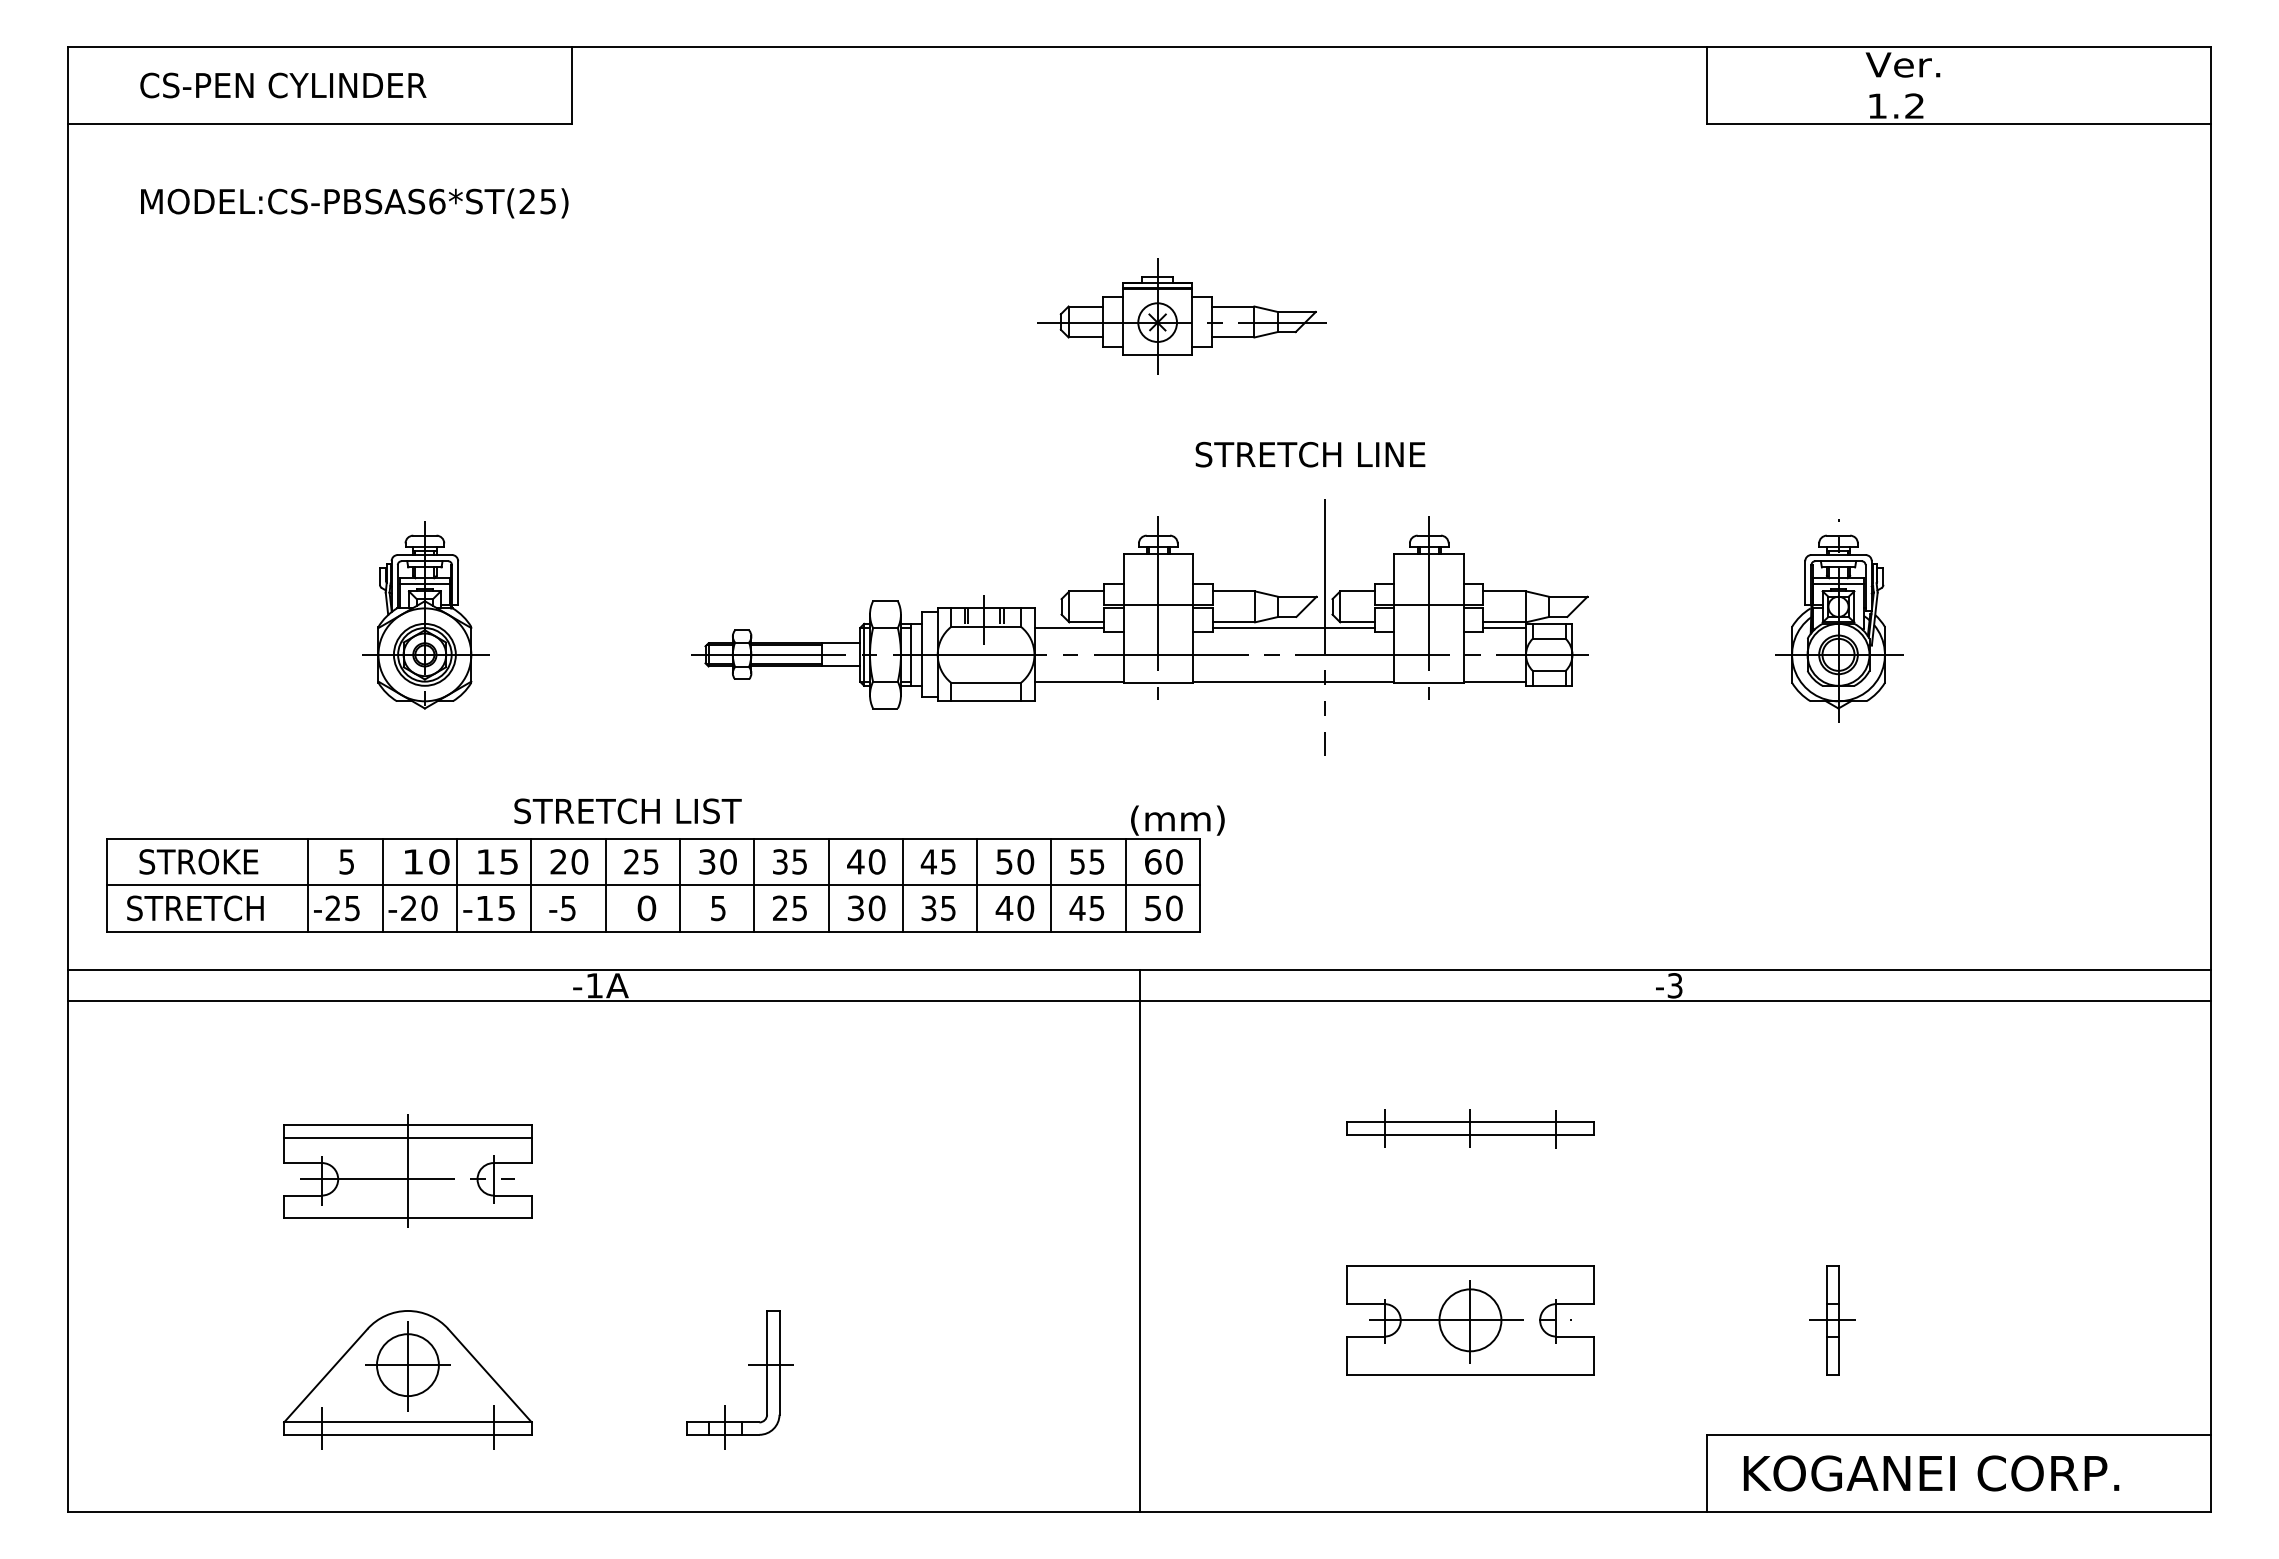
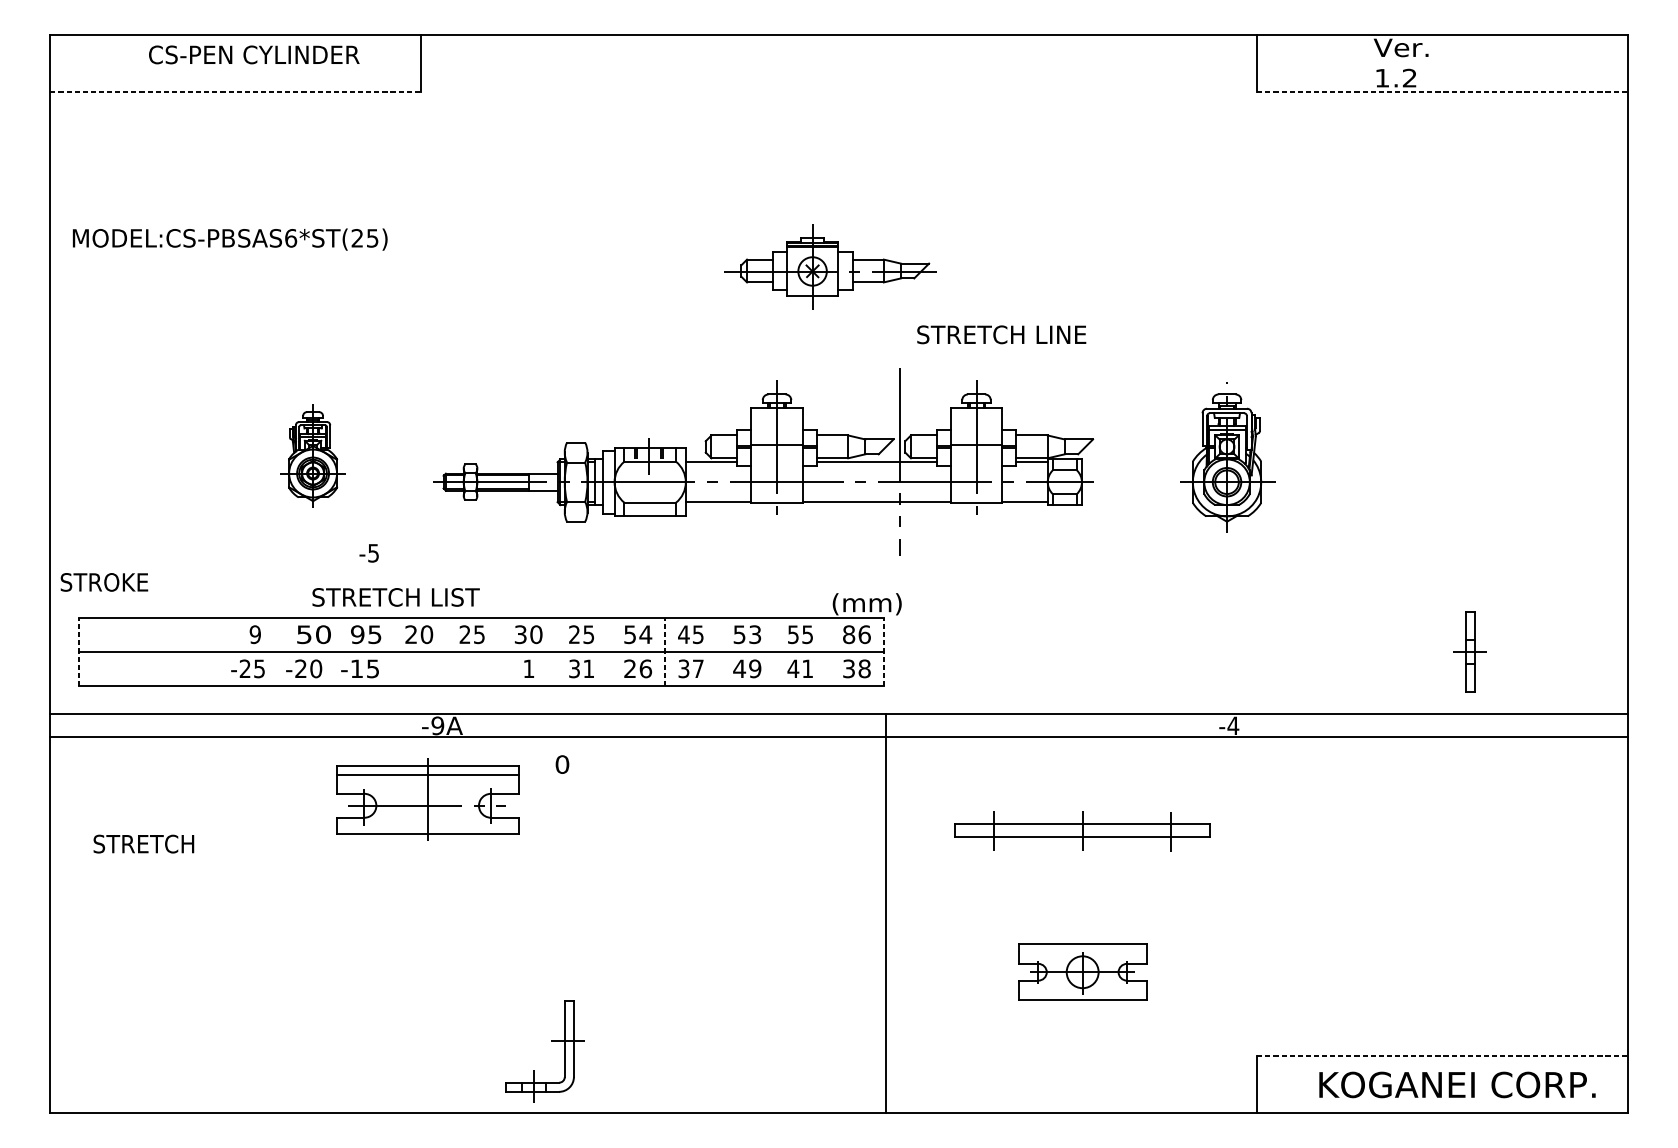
text: (283, 85) -> (254, 54), moved
line: (319, 124) -> (235, 91), solid -> dashed
line: (1959, 124) -> (1442, 91), solid -> dashed
text: (354, 203) -> (230, 239), moved
part: (1181, 316) -> (830, 266), moved
text: (1310, 454) -> (1001, 334), moved
part: (425, 615) -> (313, 453), size x0.7
part: (1839, 620) -> (1227, 456), moved
part: (1139, 627) -> (763, 462), moved
text: (627, 811) -> (395, 597), moved
text: (198, 861) -> (104, 582), moved
text: (346, 861) -> (255, 634), 5 -> 9
text: (412, 861) -> (303, 634), 10 -> 50
text: (485, 861) -> (357, 634), 15 -> 95
text: (780, 861) -> (574, 634), 35 -> 25
text: (866, 861) -> (637, 634), 40 -> 54
text: (1025, 861) -> (755, 634), 50 -> 53
text: (1163, 861) -> (856, 634), 60 -> 86
line: (107, 884) -> (79, 651), solid -> dashed
line: (308, 884) -> (227, 651), removed
line: (382, 884) -> (281, 651), removed
line: (456, 884) -> (336, 651), removed
line: (531, 884) -> (391, 651), removed
line: (605, 884) -> (445, 651), removed
line: (679, 884) -> (500, 651), removed
line: (754, 884) -> (555, 651), removed
line: (828, 884) -> (610, 651), removed
line: (902, 884) -> (664, 651), solid -> dashed
line: (977, 884) -> (719, 651), removed
line: (1051, 884) -> (774, 651), removed
line: (1125, 884) -> (828, 651), removed
line: (1200, 884) -> (883, 651), solid -> dashed
text: (1163, 907) -> (856, 668), 50 -> 38
text: (195, 908) -> (143, 844), moved
text: (562, 908) -> (369, 553), moved
text: (646, 908) -> (562, 764), moved
text: (718, 908) -> (529, 668), 5 -> 1
text: (789, 908) -> (581, 668), 25 -> 31
text: (866, 908) -> (637, 668), 30 -> 26
text: (948, 908) -> (698, 668), 35 -> 37
text: (1025, 908) -> (755, 668), 40 -> 49
text: (1096, 908) -> (807, 668), 45 -> 41
text: (594, 985) -> (437, 725), -1A -> -9A
text: (1675, 985) -> (1233, 725), -3 -> -4
part: (1470, 1128) -> (1082, 830), size x1.4
part: (407, 1170) -> (427, 799), moved
line: (1139, 1241) -> (886, 914), moved
part: (1470, 1320) -> (1082, 972), size x0.7
part: (1832, 1320) -> (1470, 652), moved
part: (748, 1365) -> (551, 1040), moved
part: (407, 1379) -> (300, 1015), removed
line: (1959, 1434) -> (1442, 1056), solid -> dashed
text: (1931, 1473) -> (1457, 1084), moved

